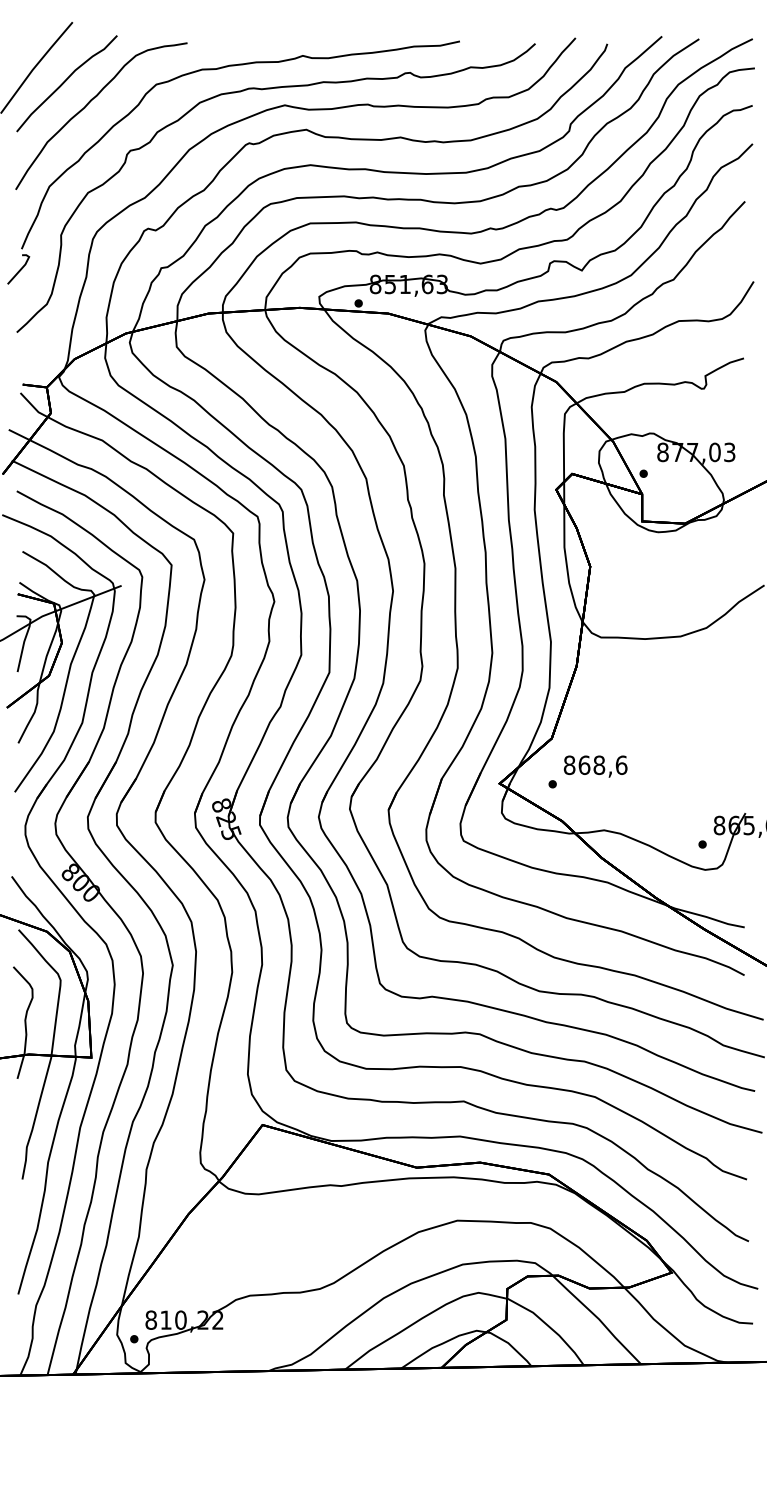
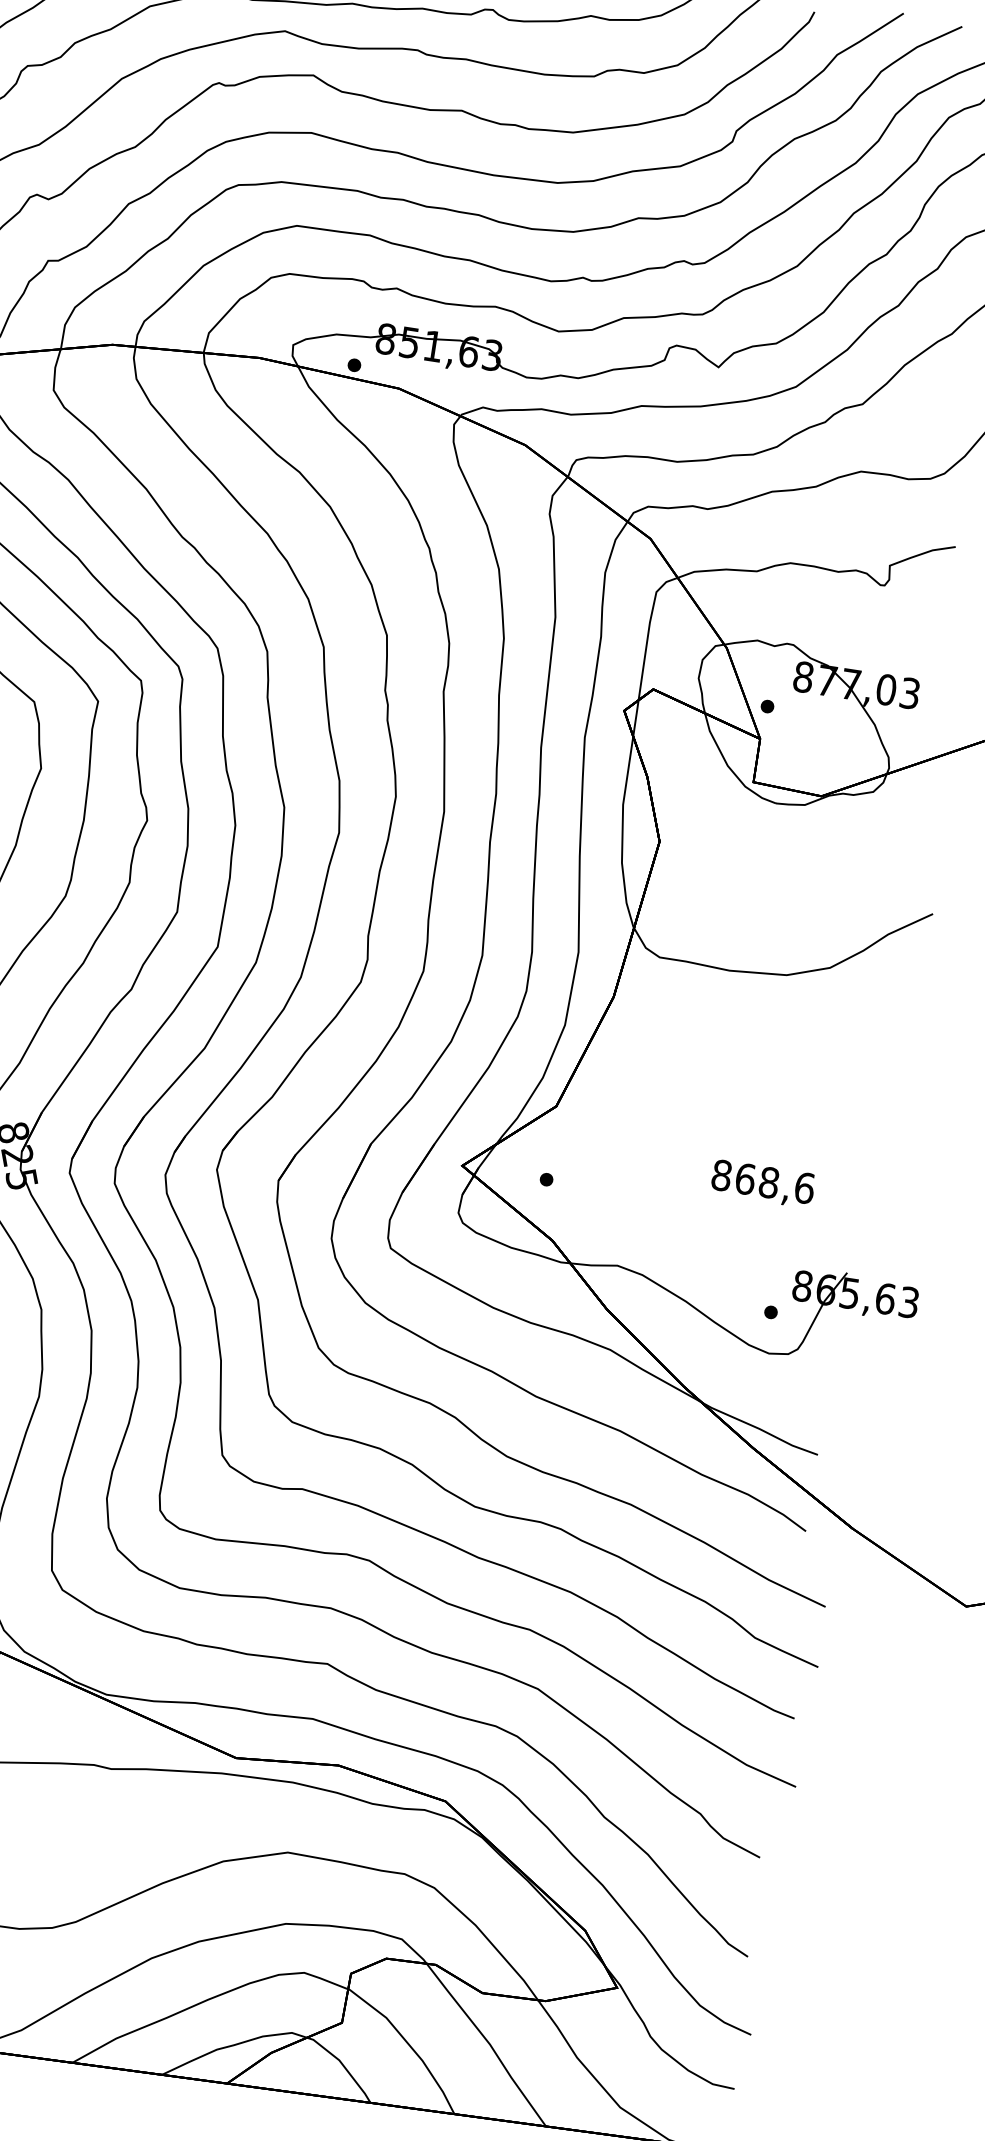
text: (595, 766) -> (762, 1183), moved

